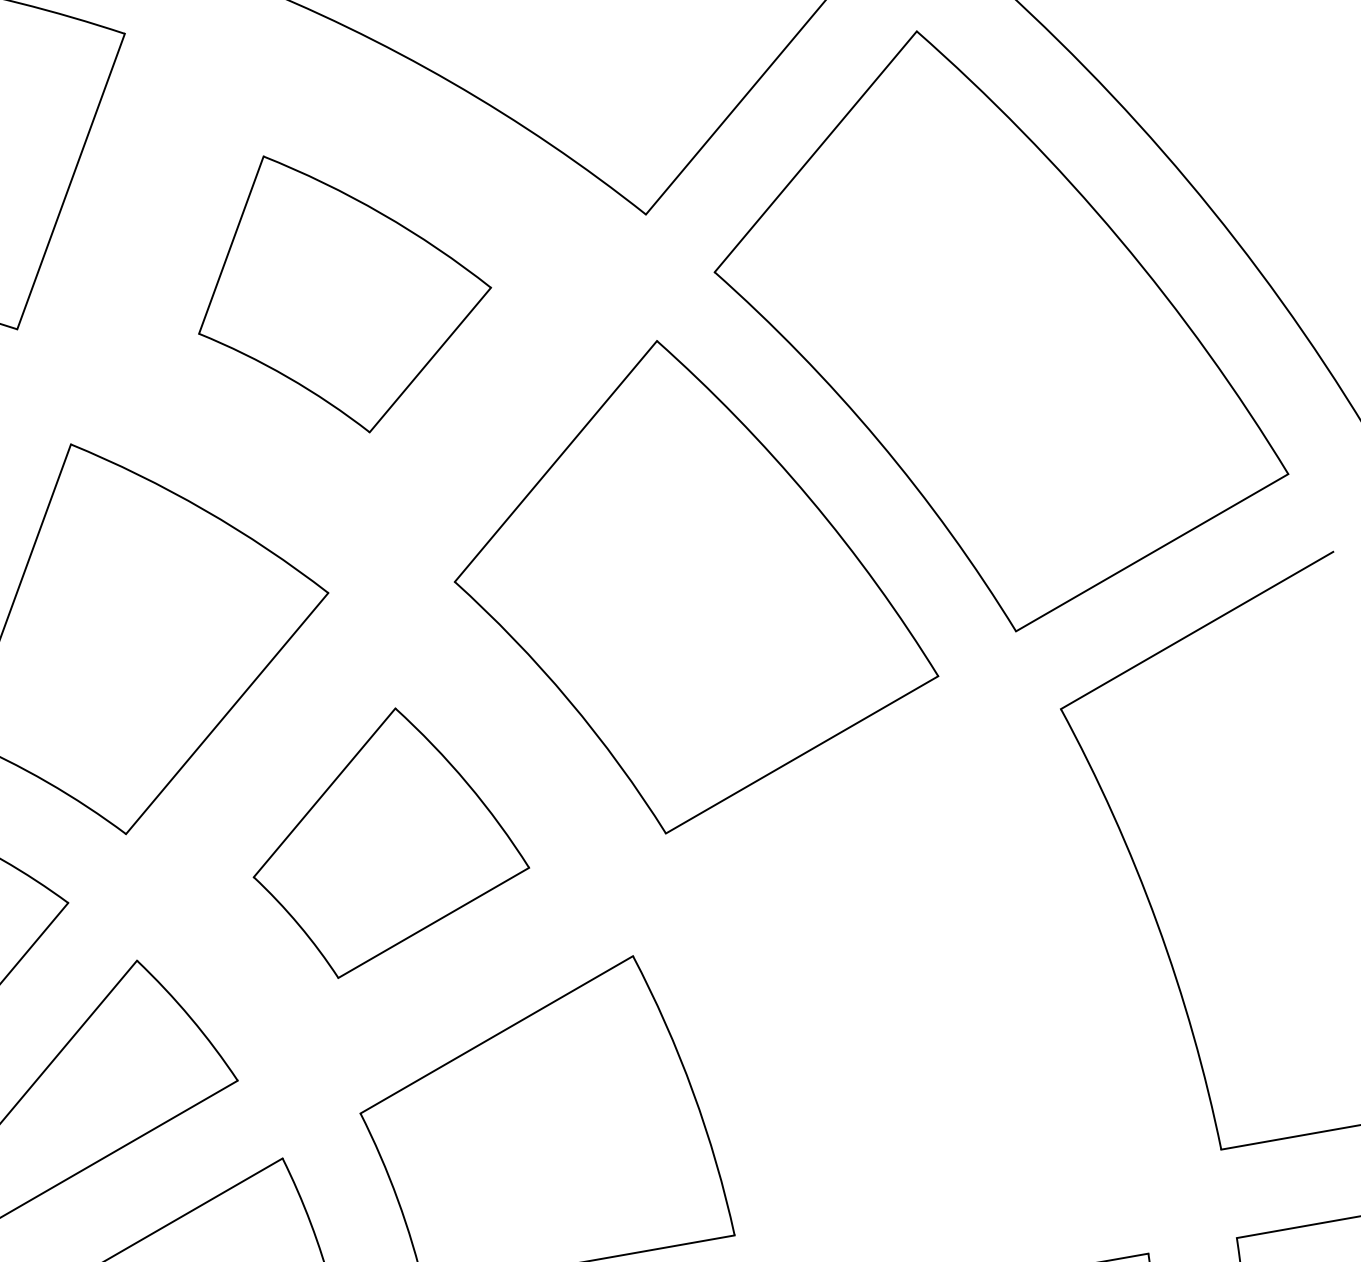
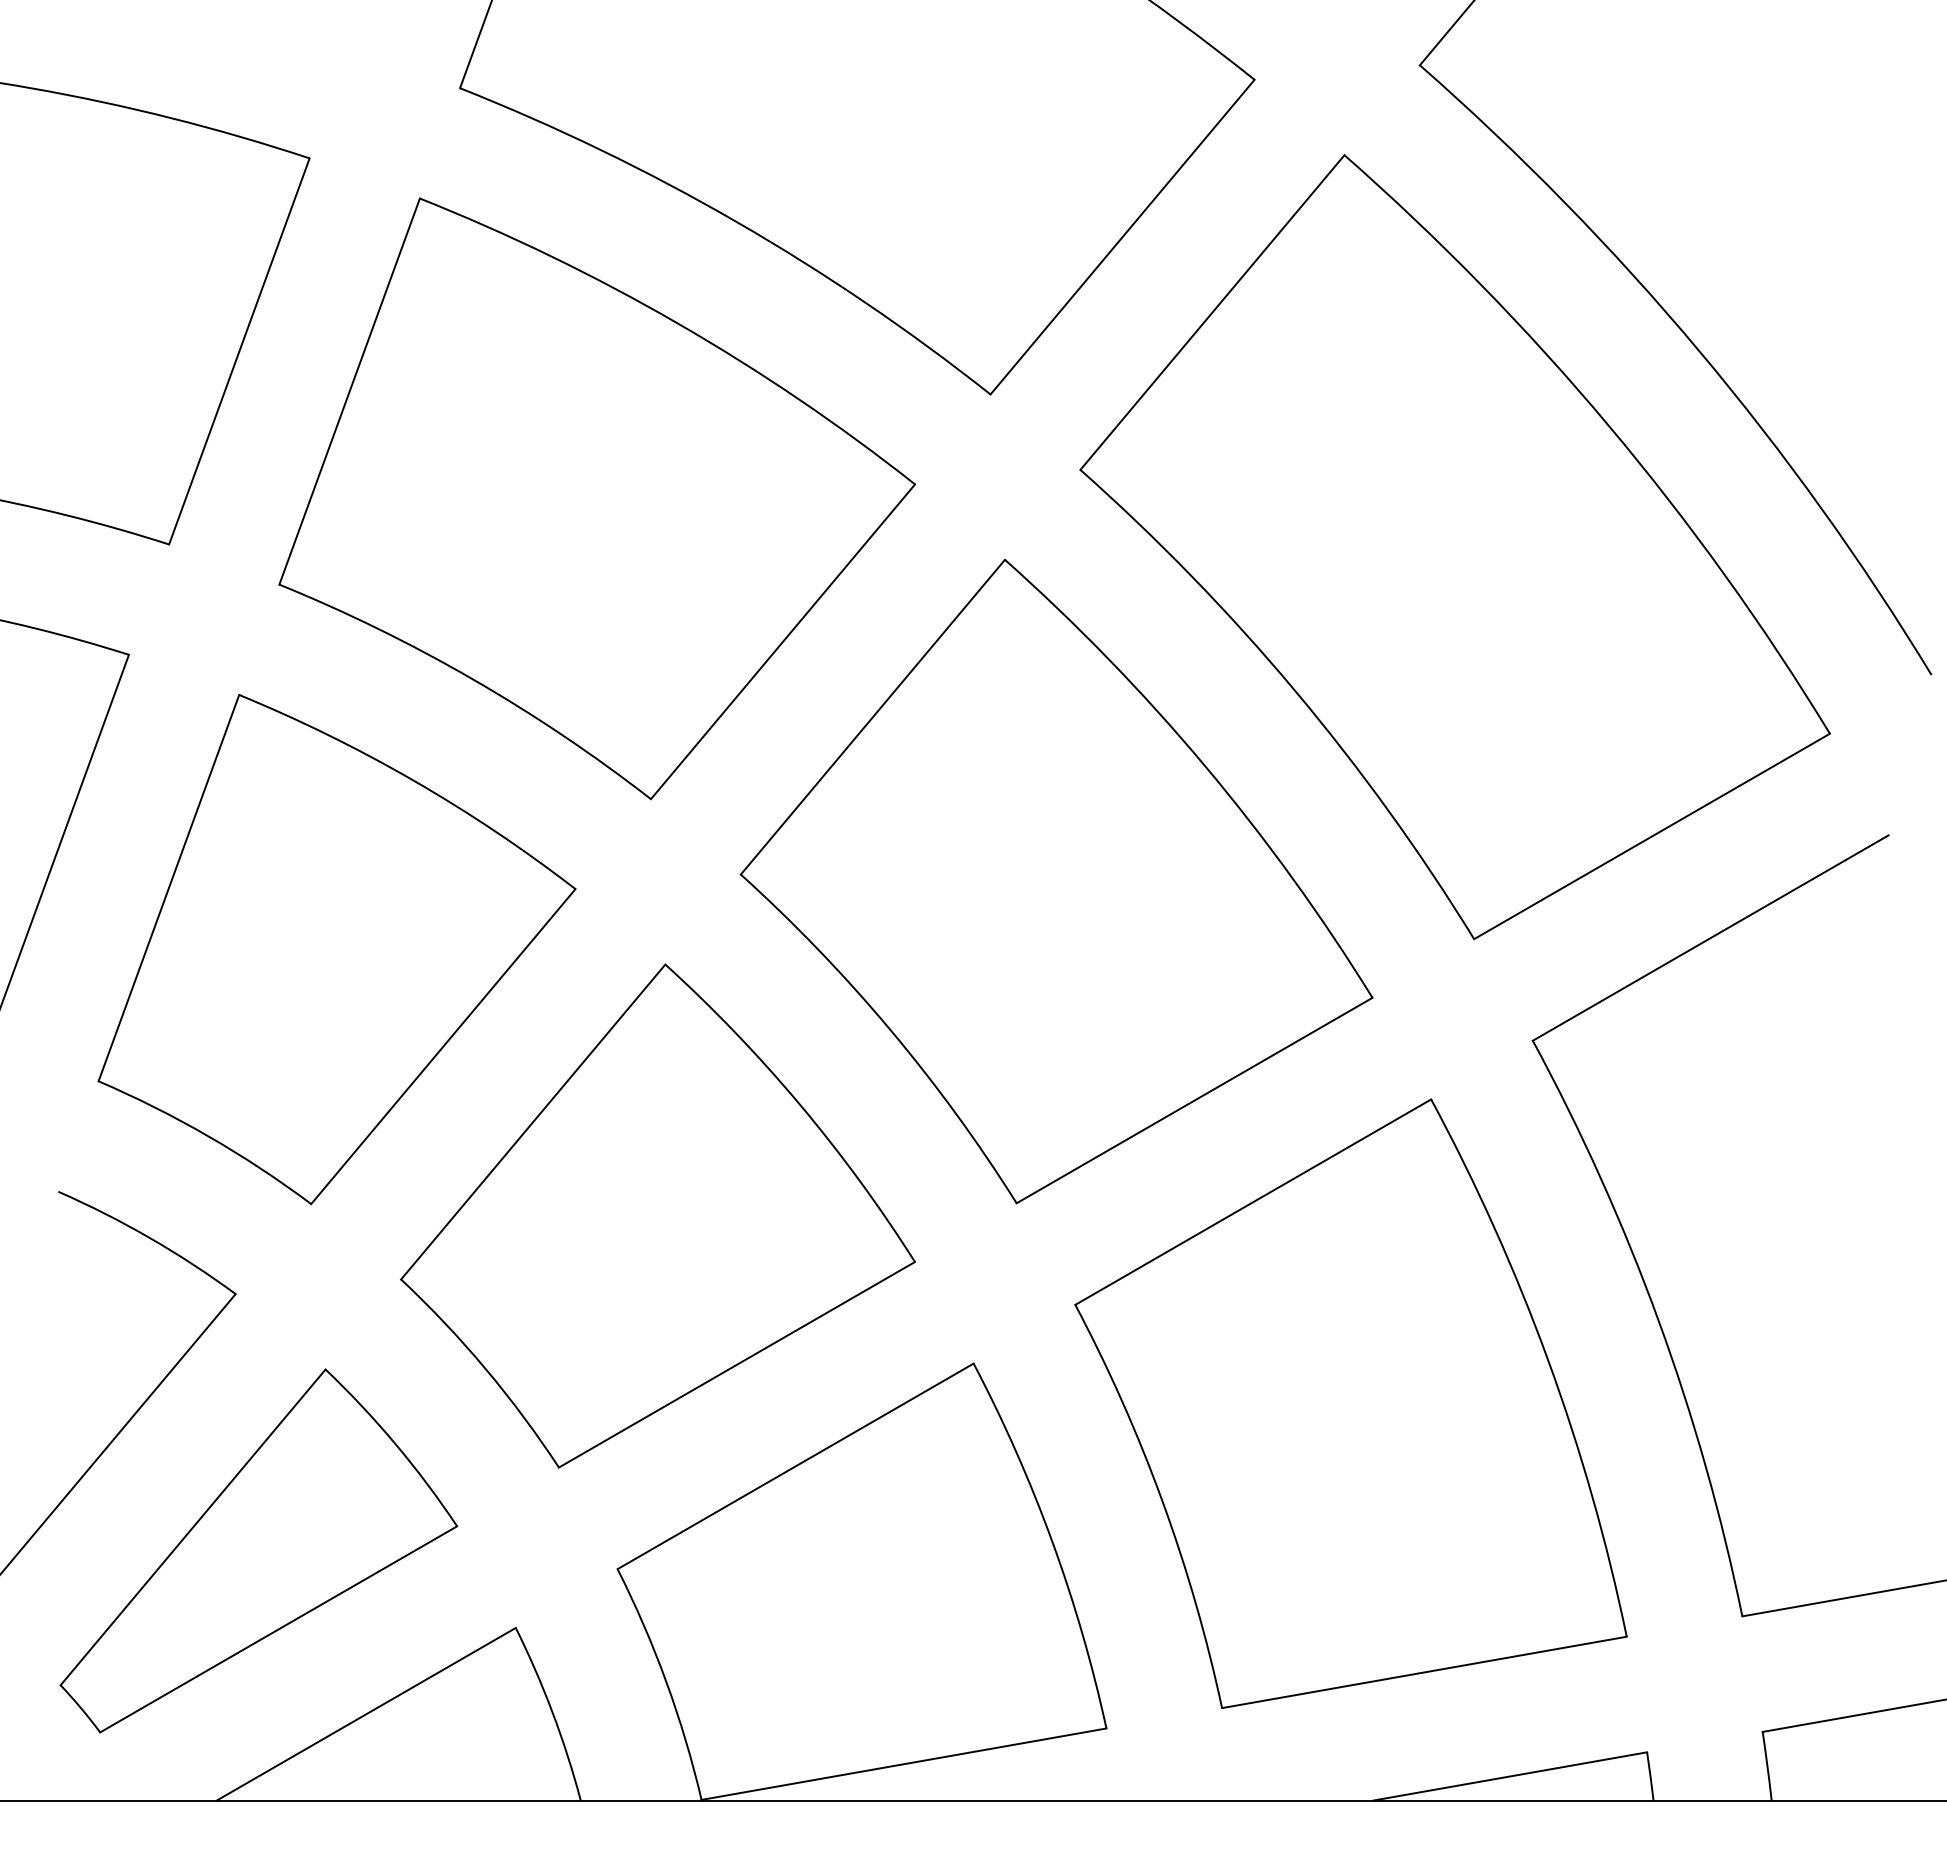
part: (345, 294) -> (597, 498), size x1.67
part: (391, 842) -> (657, 1215), size x1.43
part: (921, 986) -> (1350, 1403), added

